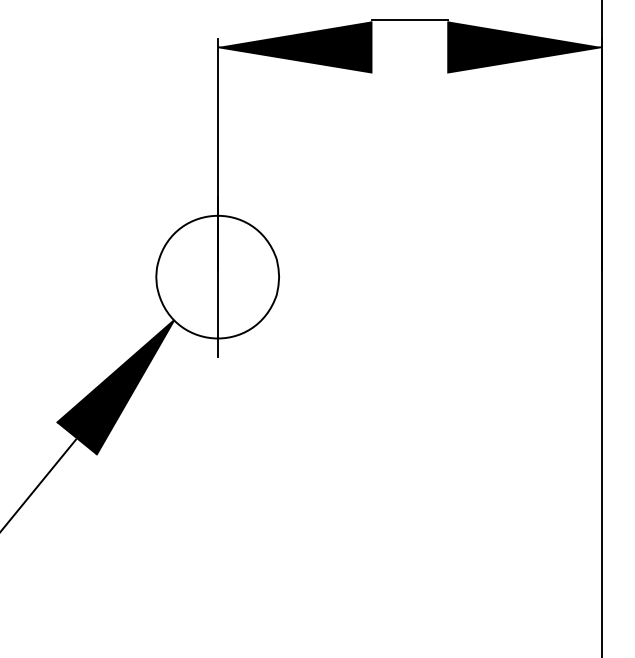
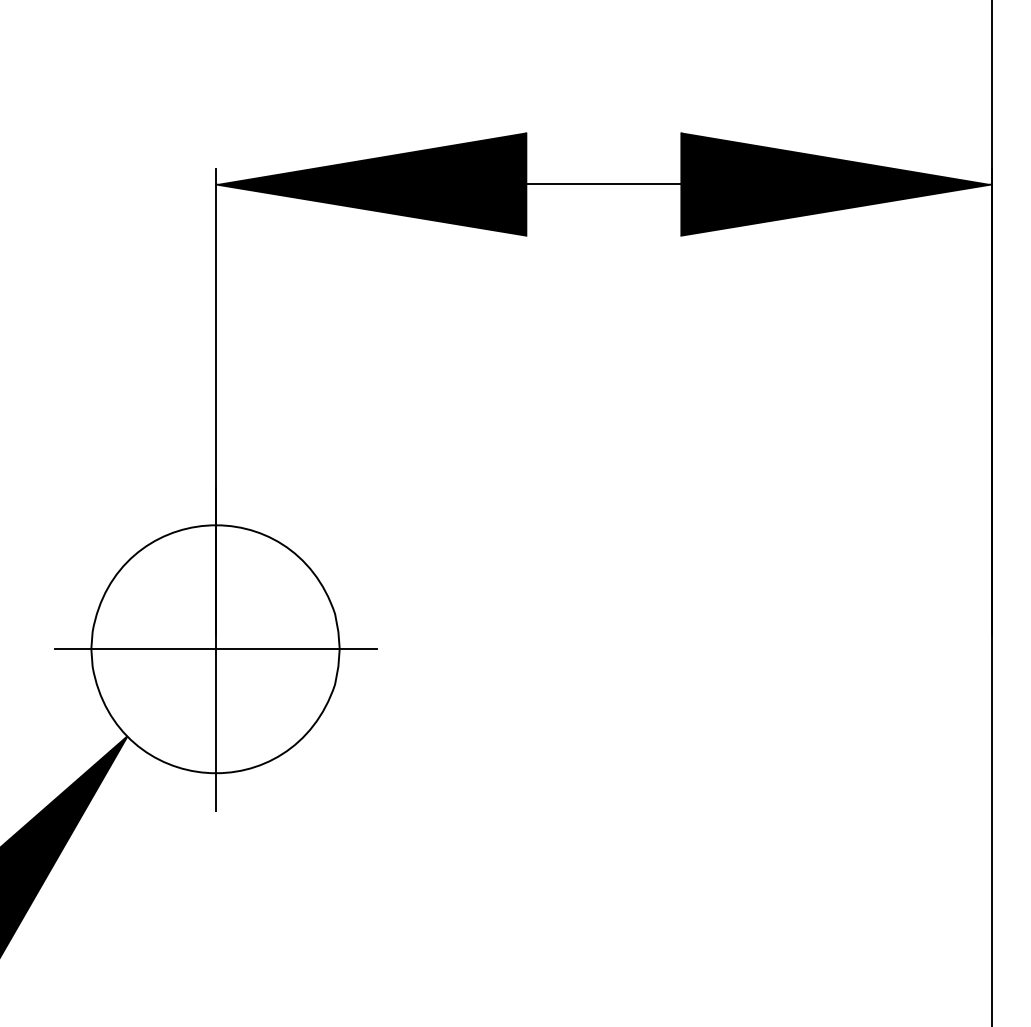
line: (409, 20) -> (603, 185), moved
line: (217, 276) -> (215, 647), added

